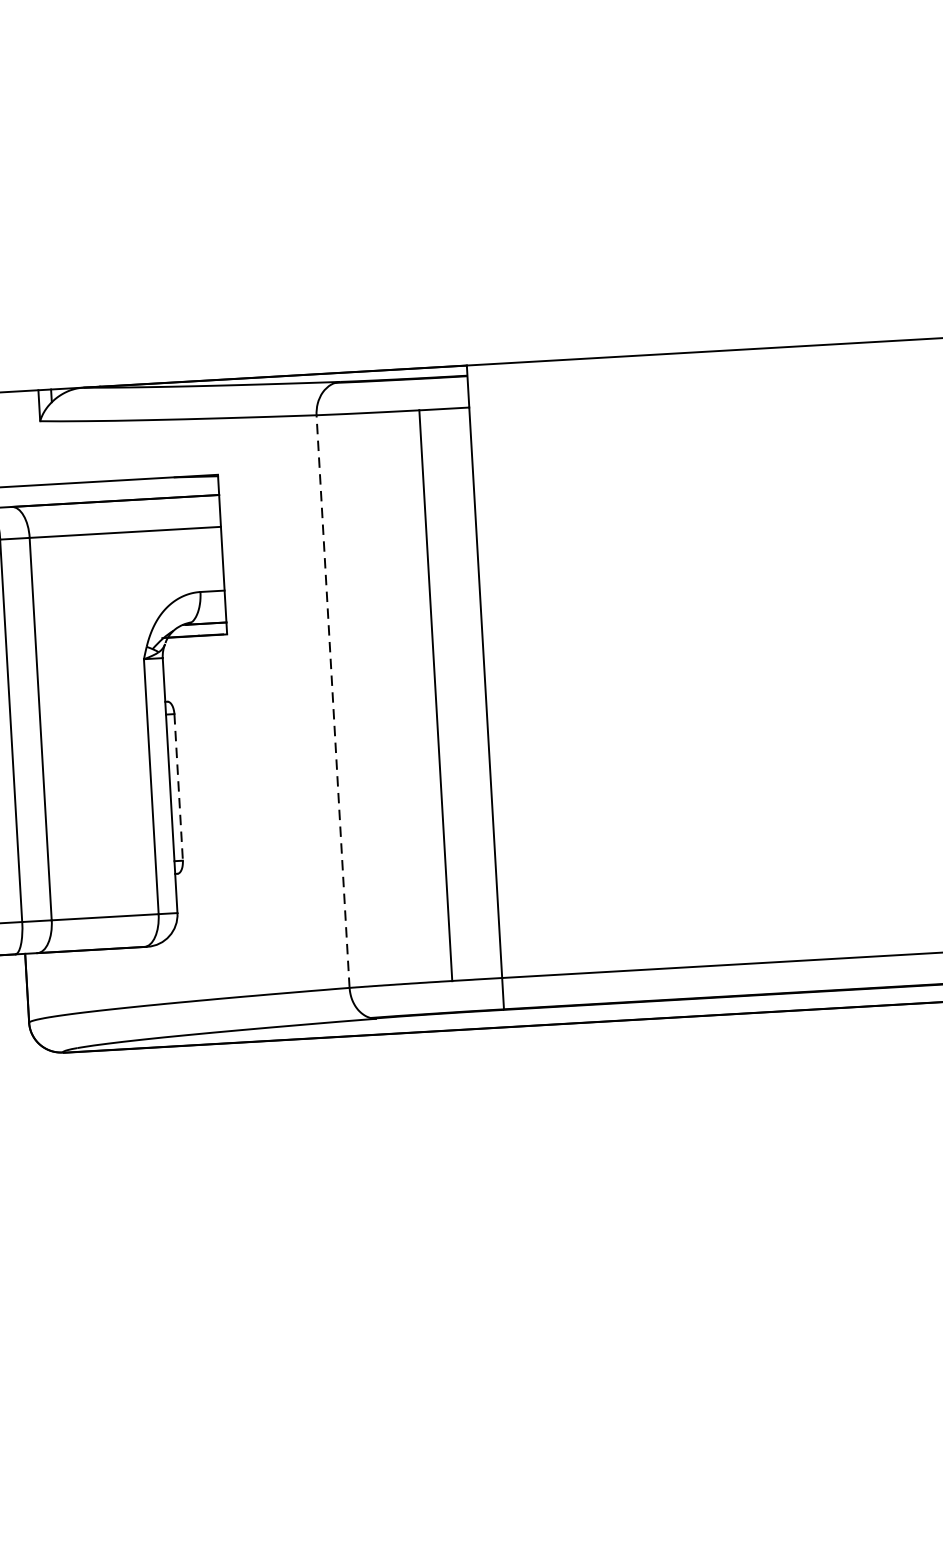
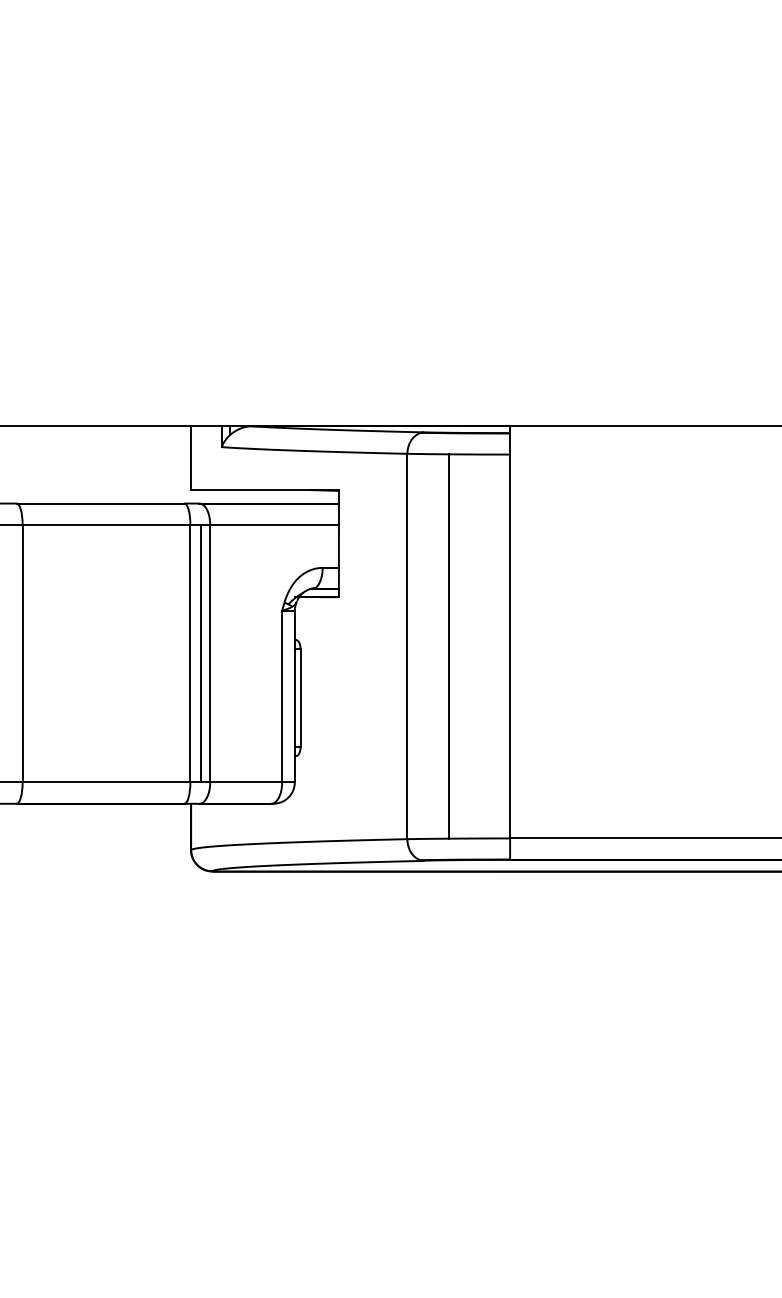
line: (435, 695) -> (448, 646), moved
line: (333, 701) -> (407, 646), dashed -> solid
line: (26, 729) -> (200, 653), added
line: (178, 787) -> (300, 698), dashed -> solid

